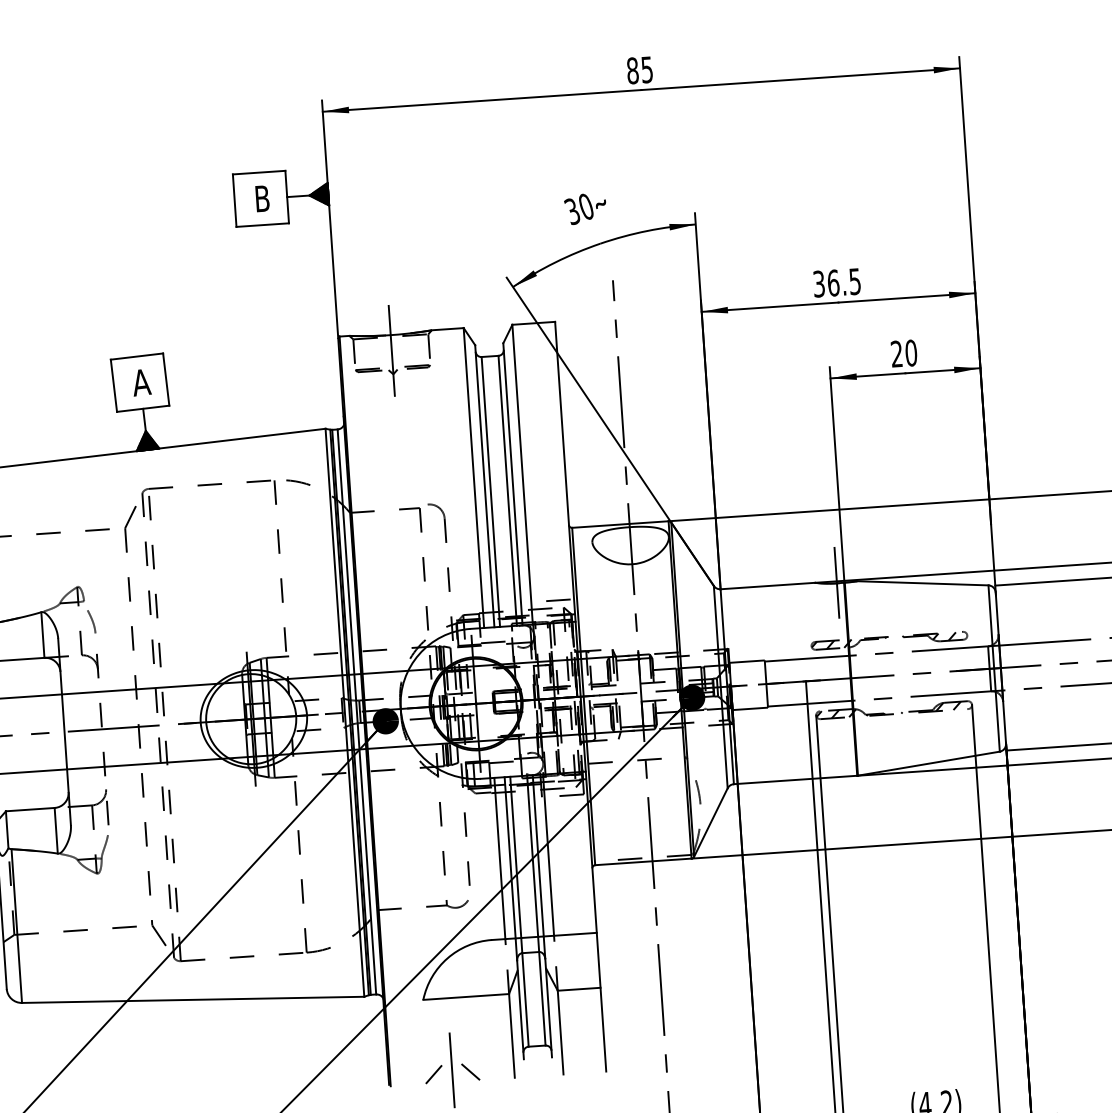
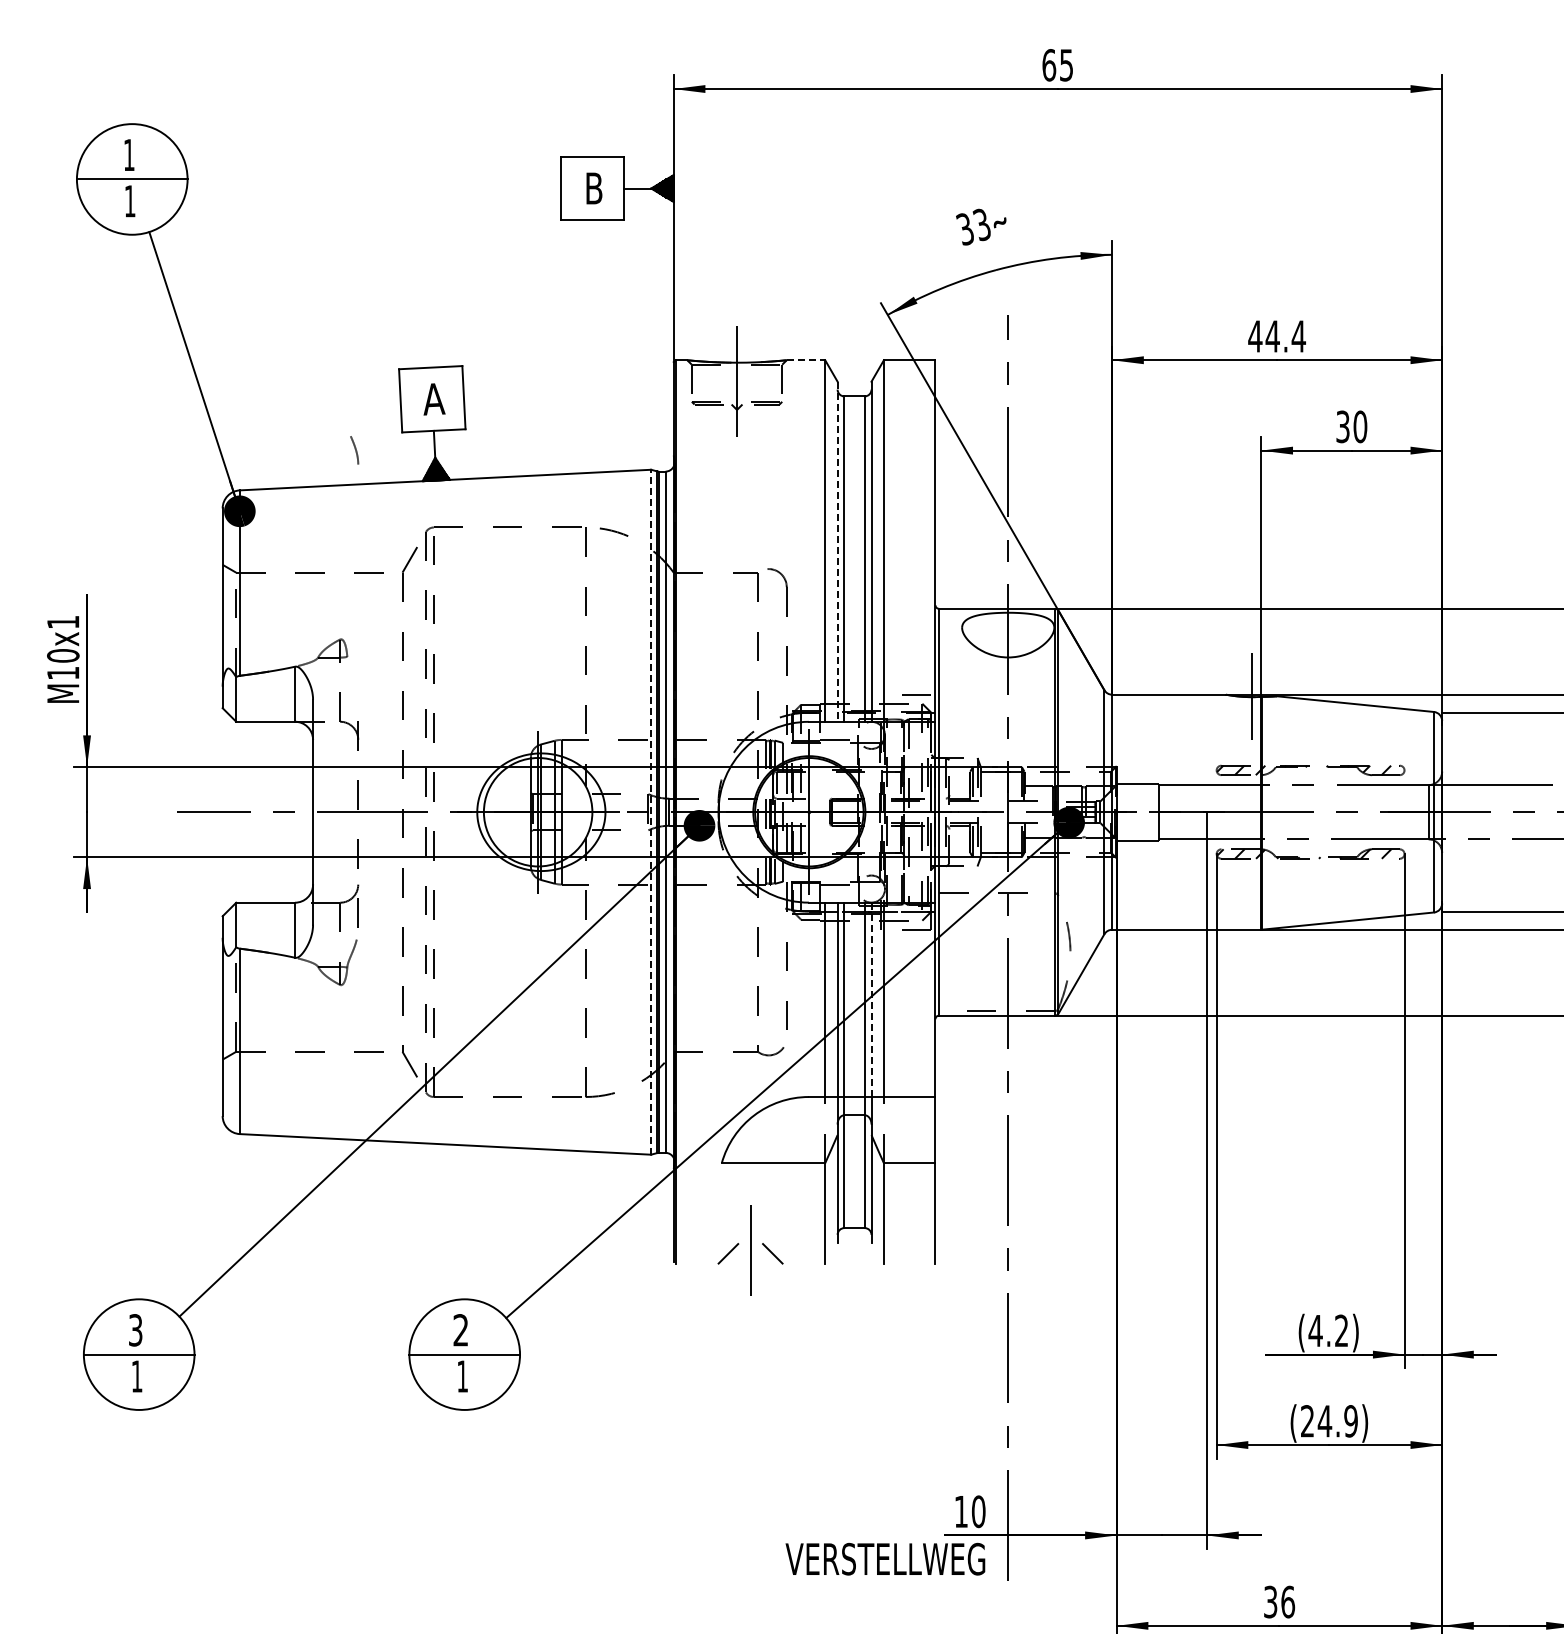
text: (633, 71) -> (1049, 65), 85 -> 65
text: (585, 206) -> (981, 224), 30 -> 33
text: (837, 282) -> (1277, 336), 36.5 -> 44.4
line: (448, 329) -> (806, 360), solid -> dashed
text: (896, 354) -> (1342, 427), 20 -> 30
line: (484, 486) -> (837, 552), solid -> dashed
curve: (91, 621) -> (354, 449), moved
line: (345, 712) -> (651, 811), solid -> dashed
line: (538, 855) -> (871, 999), solid -> dashed

